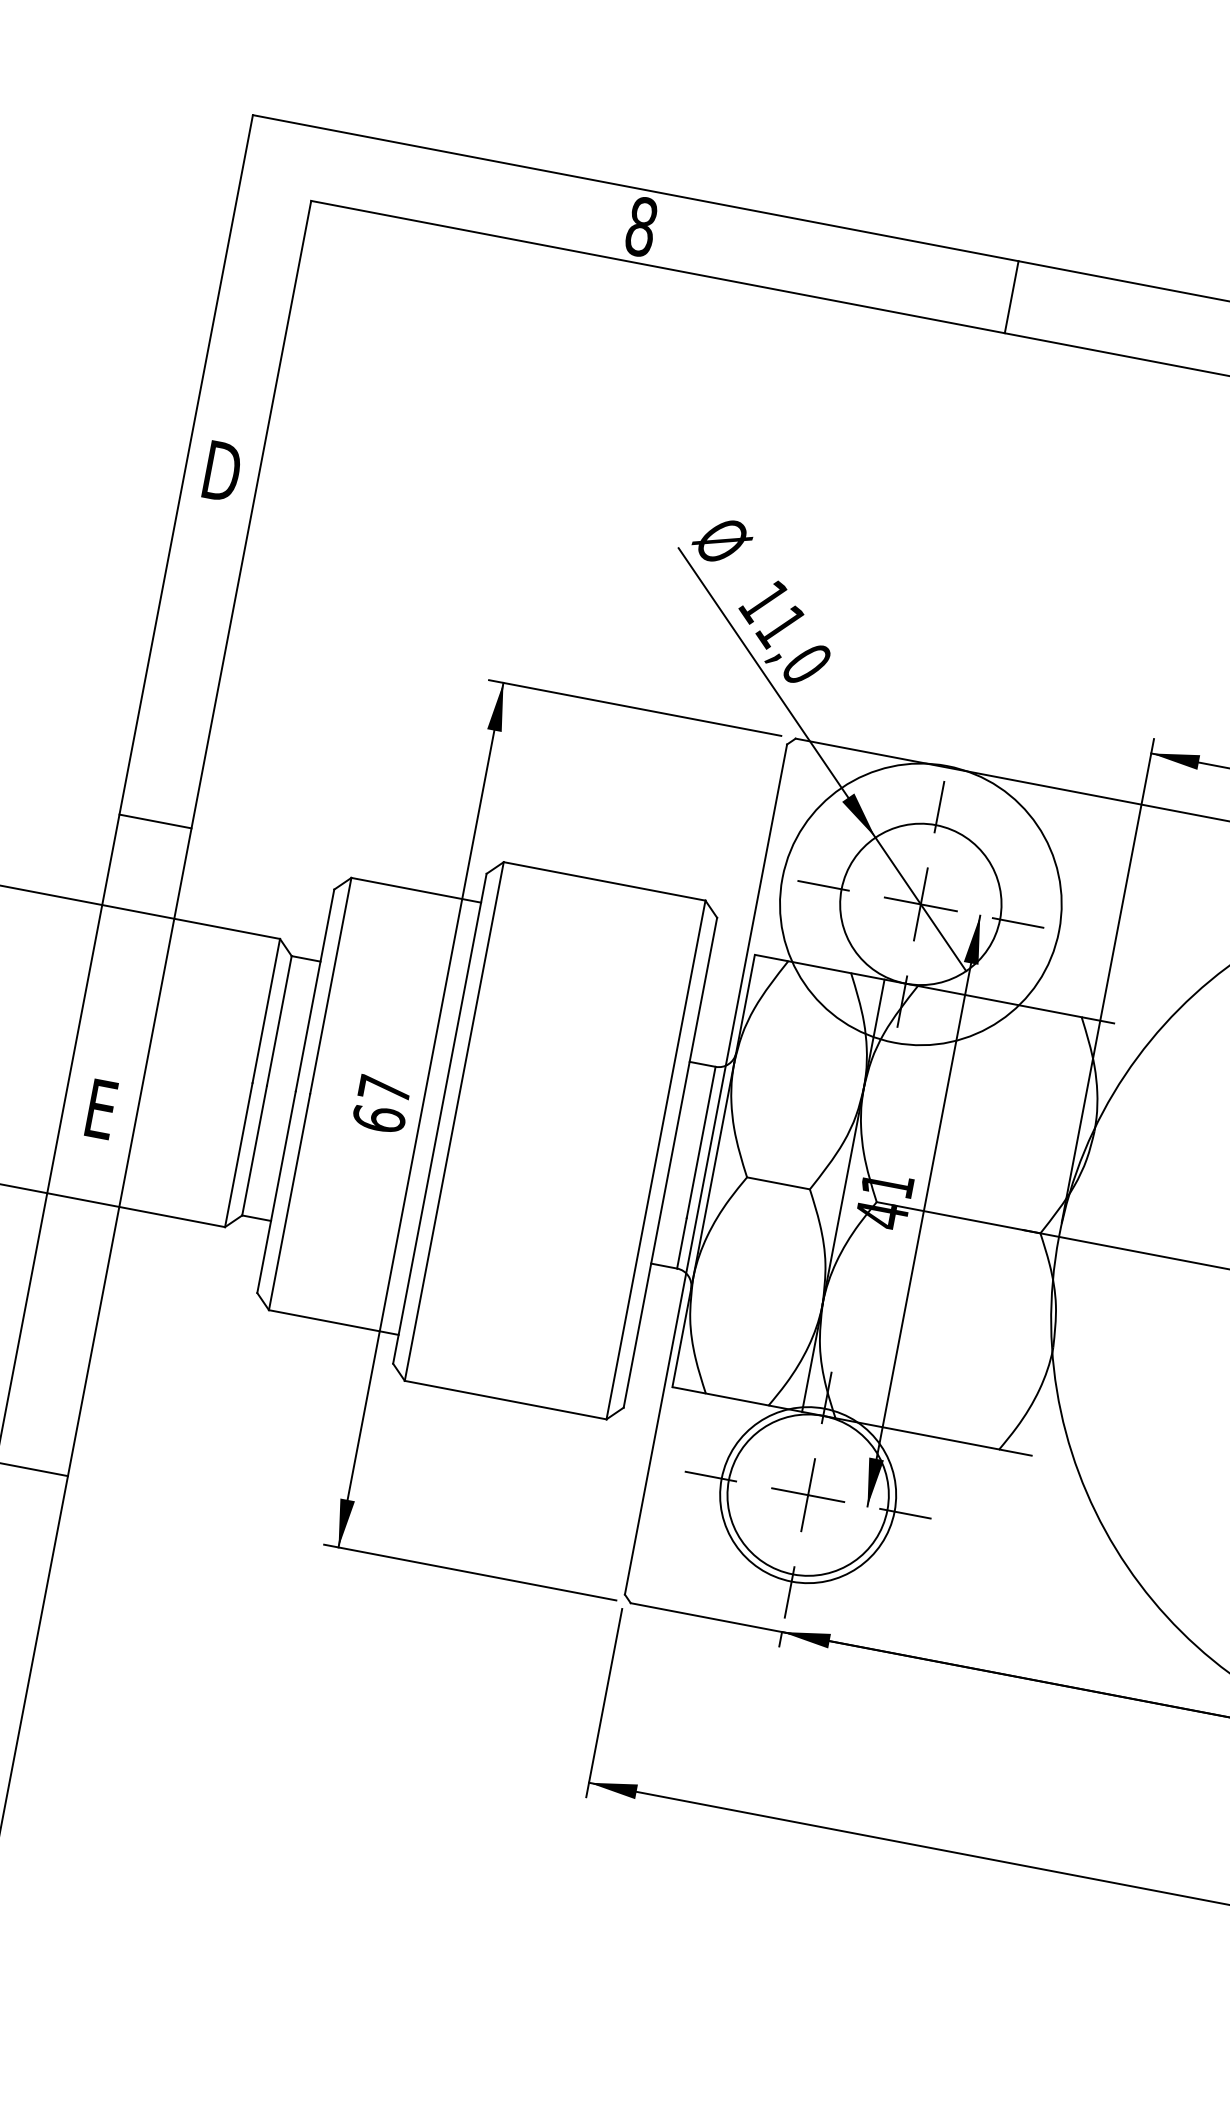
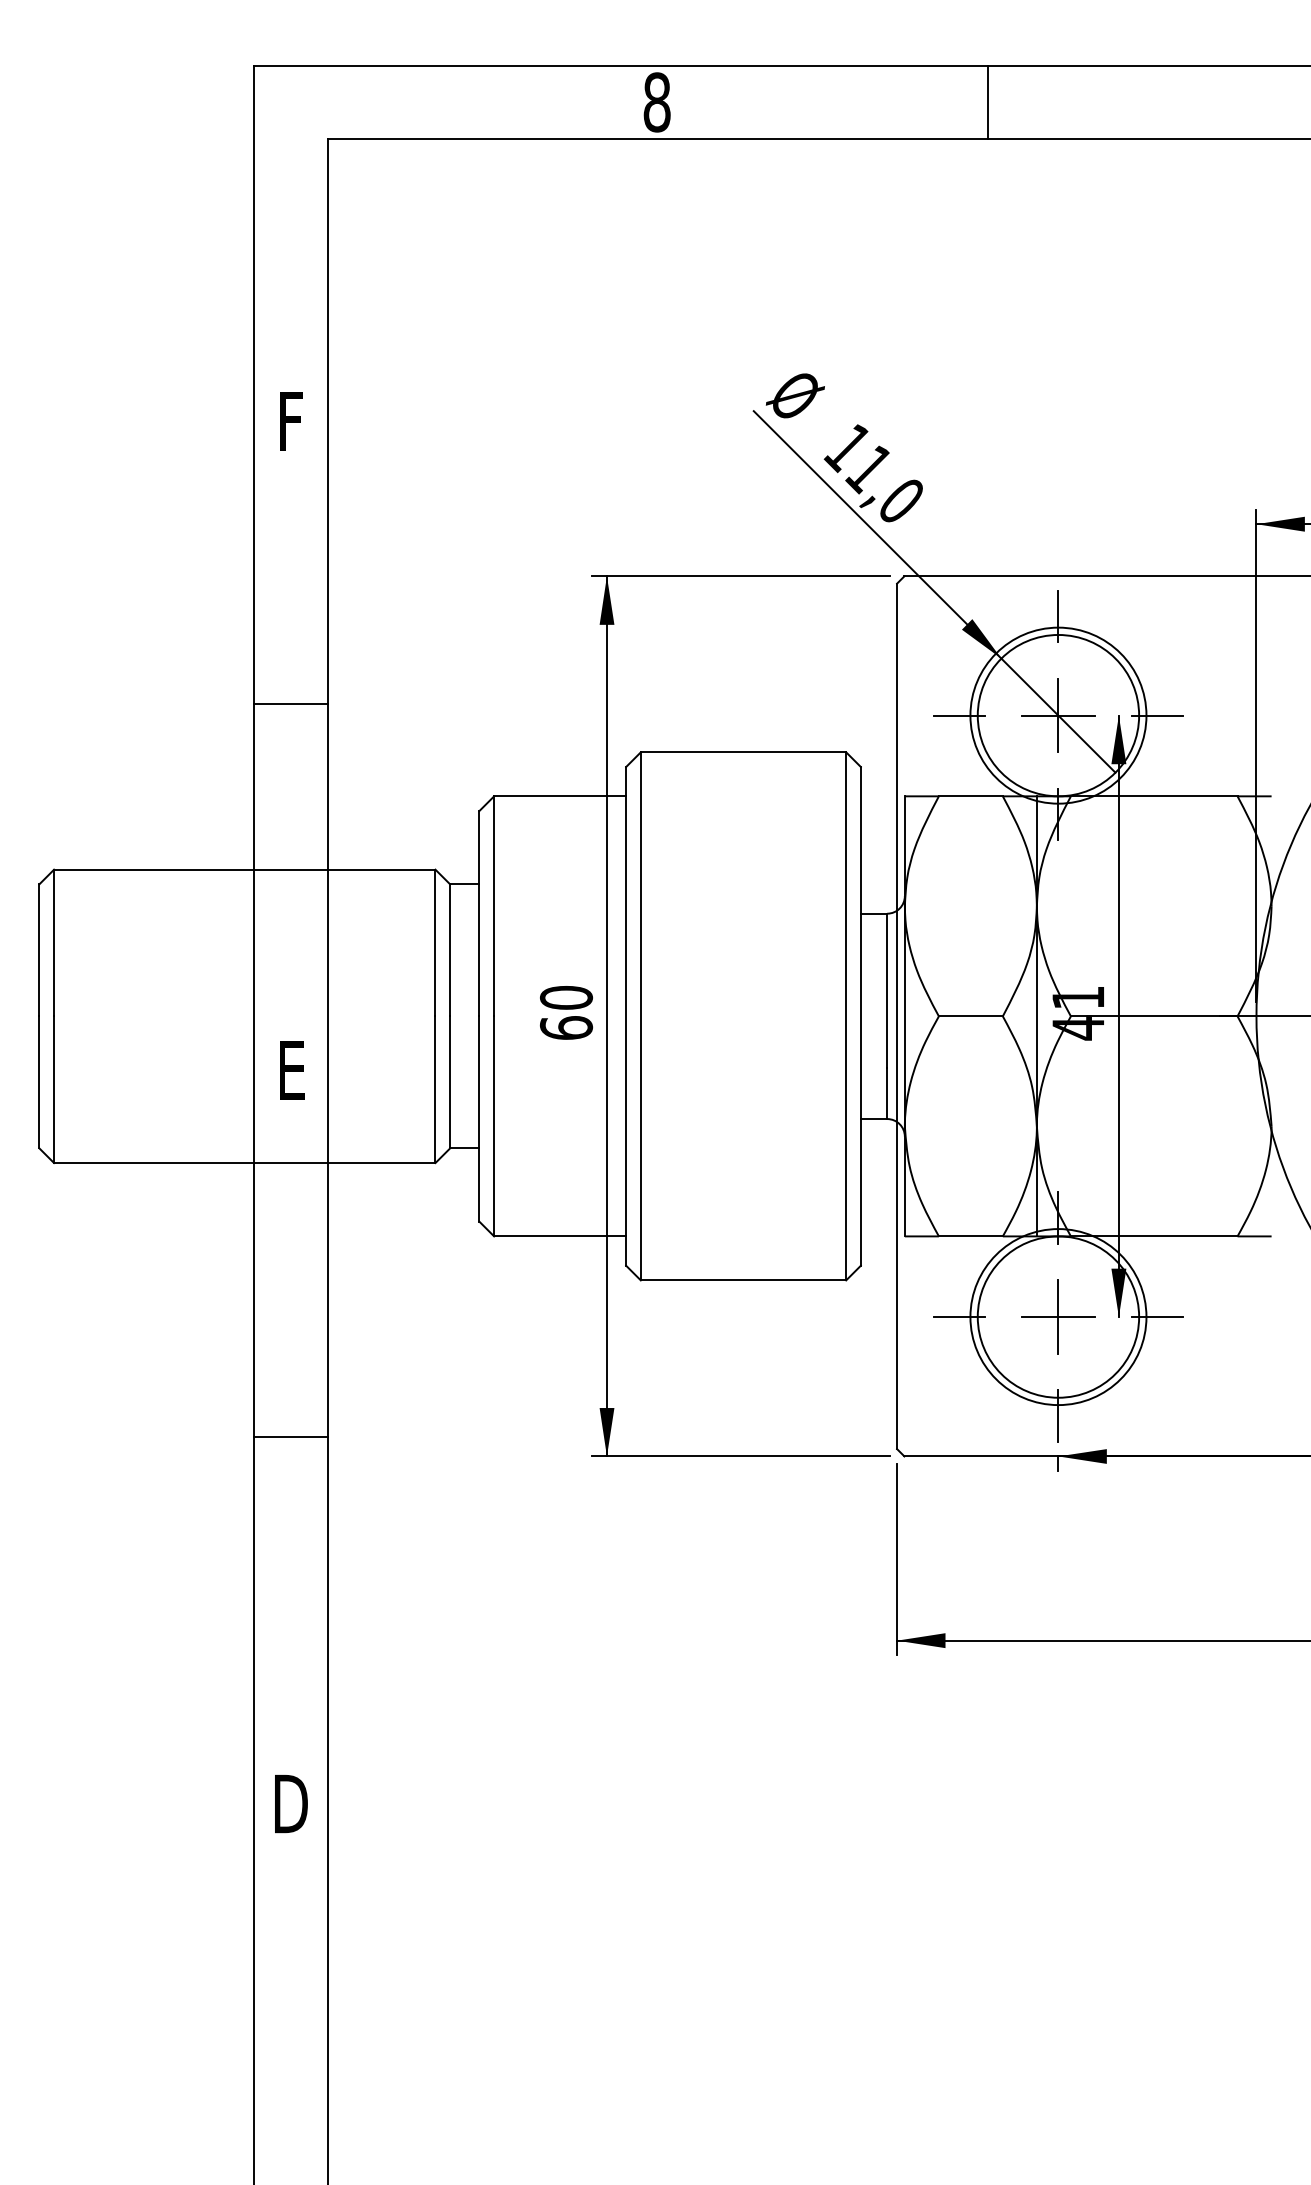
line: (1011, 296) -> (987, 101), moved
text: (222, 471) -> (291, 421), D -> F
line: (154, 821) -> (290, 703), moved
circle: (920, 904) -> (1058, 715), size x0.62
text: (384, 1089) -> (566, 997), 67 -> 60

